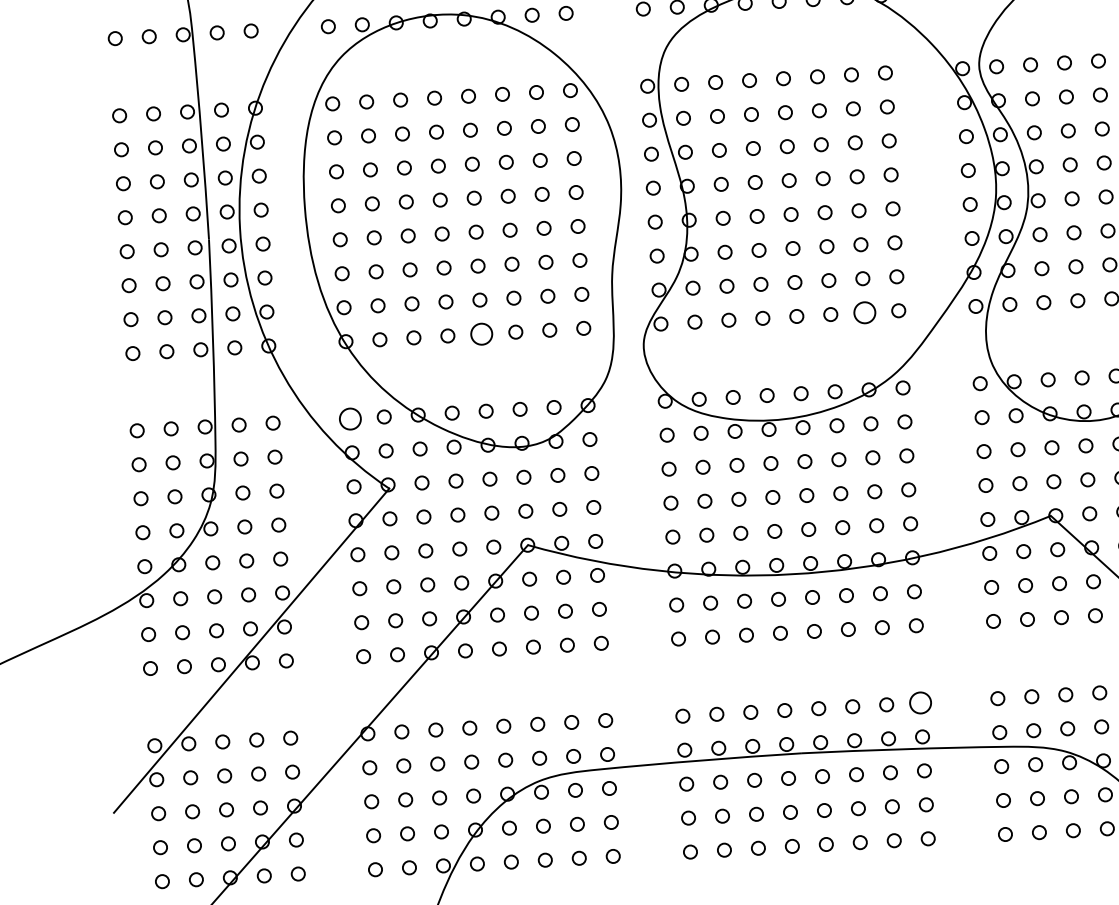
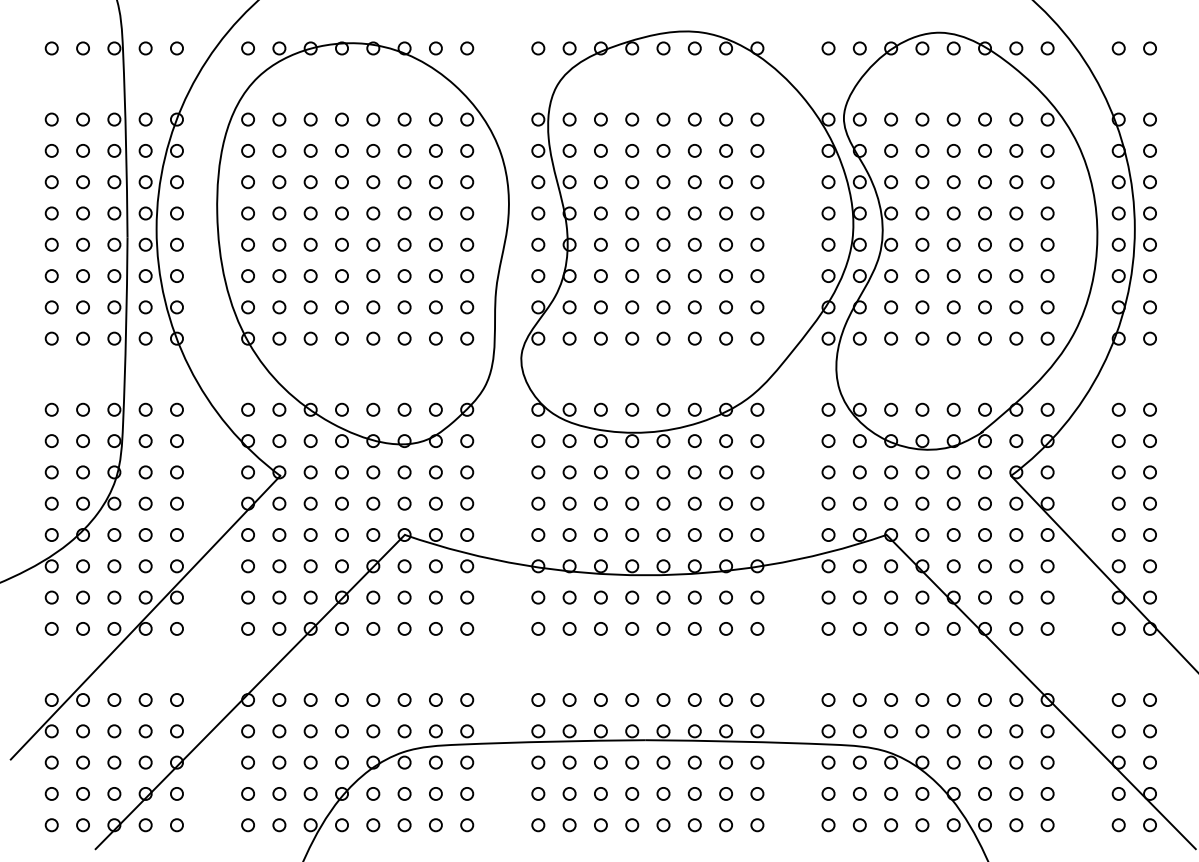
circle: (864, 312) -> (725, 338), size x0.62
circle: (482, 333) -> (373, 338), size x0.62
circle: (349, 418) -> (247, 409), size x0.62
circle: (920, 702) -> (757, 699), size x0.62

